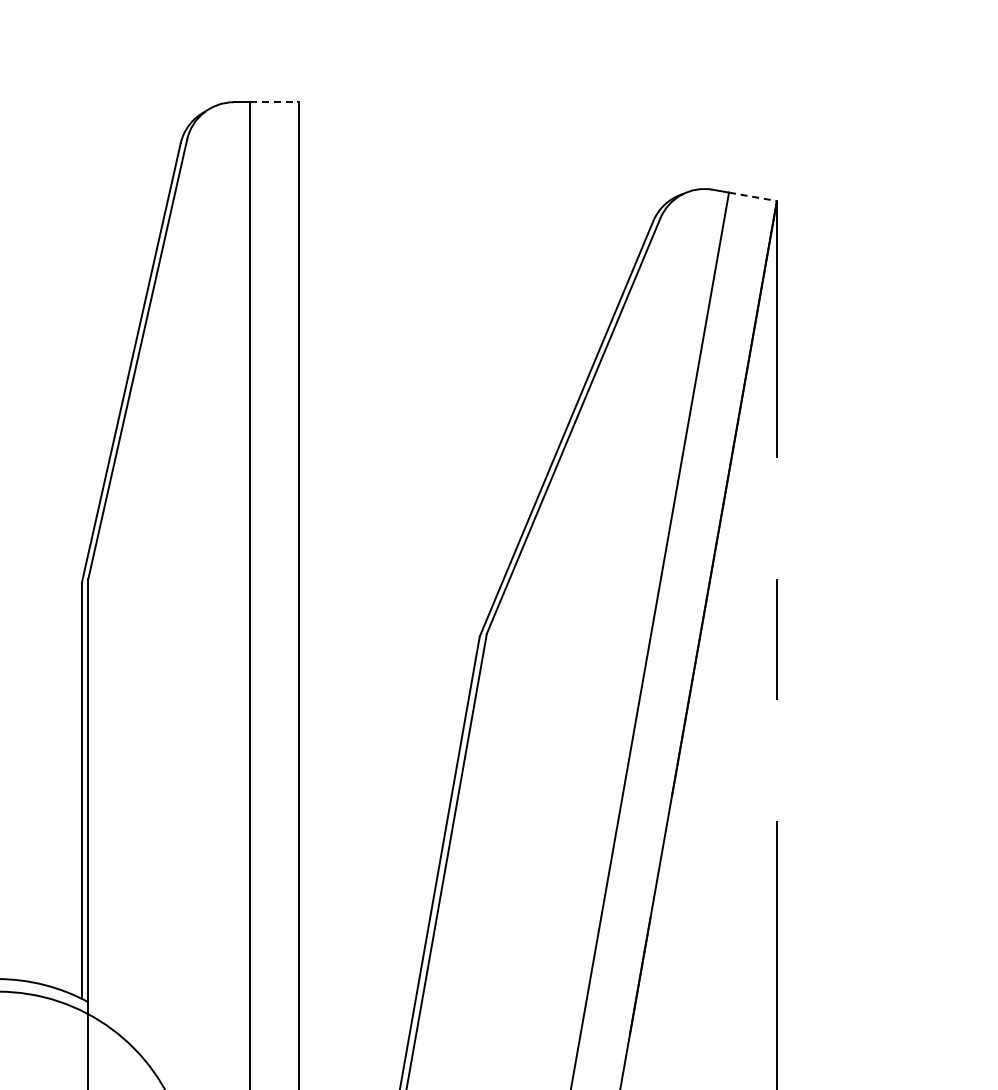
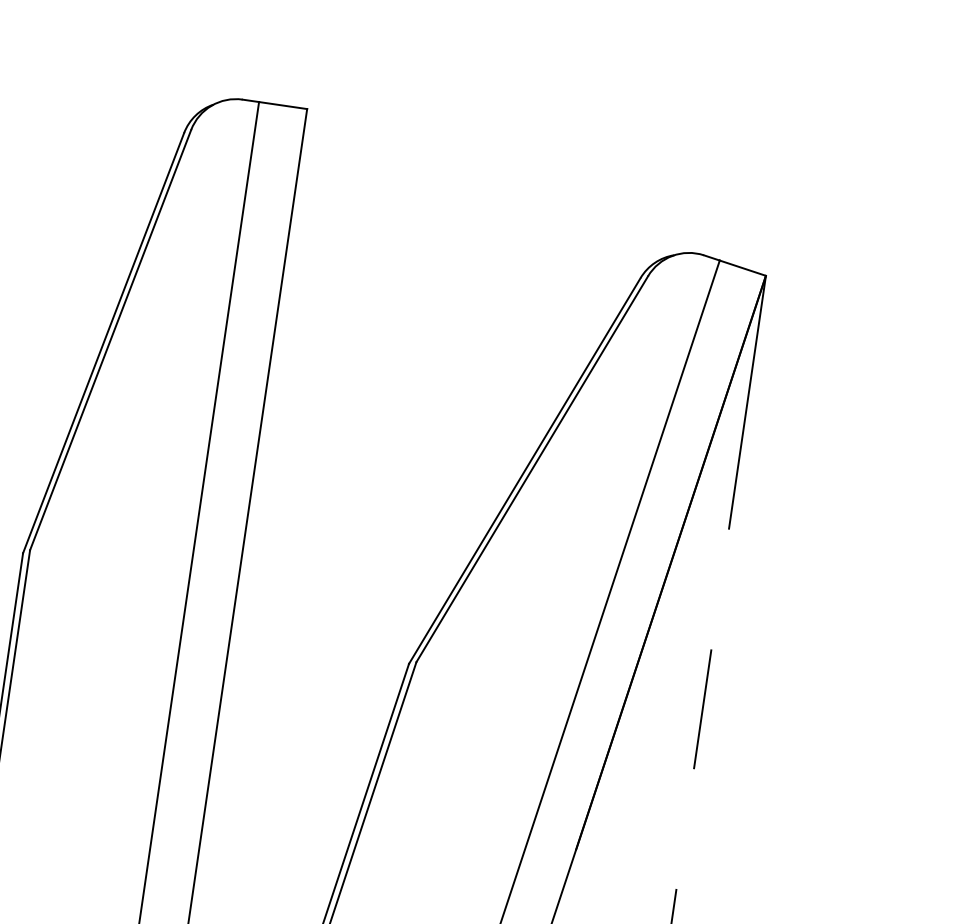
line: (275, 102) -> (284, 105), dashed -> solid
line: (753, 196) -> (743, 267), dashed -> solid

